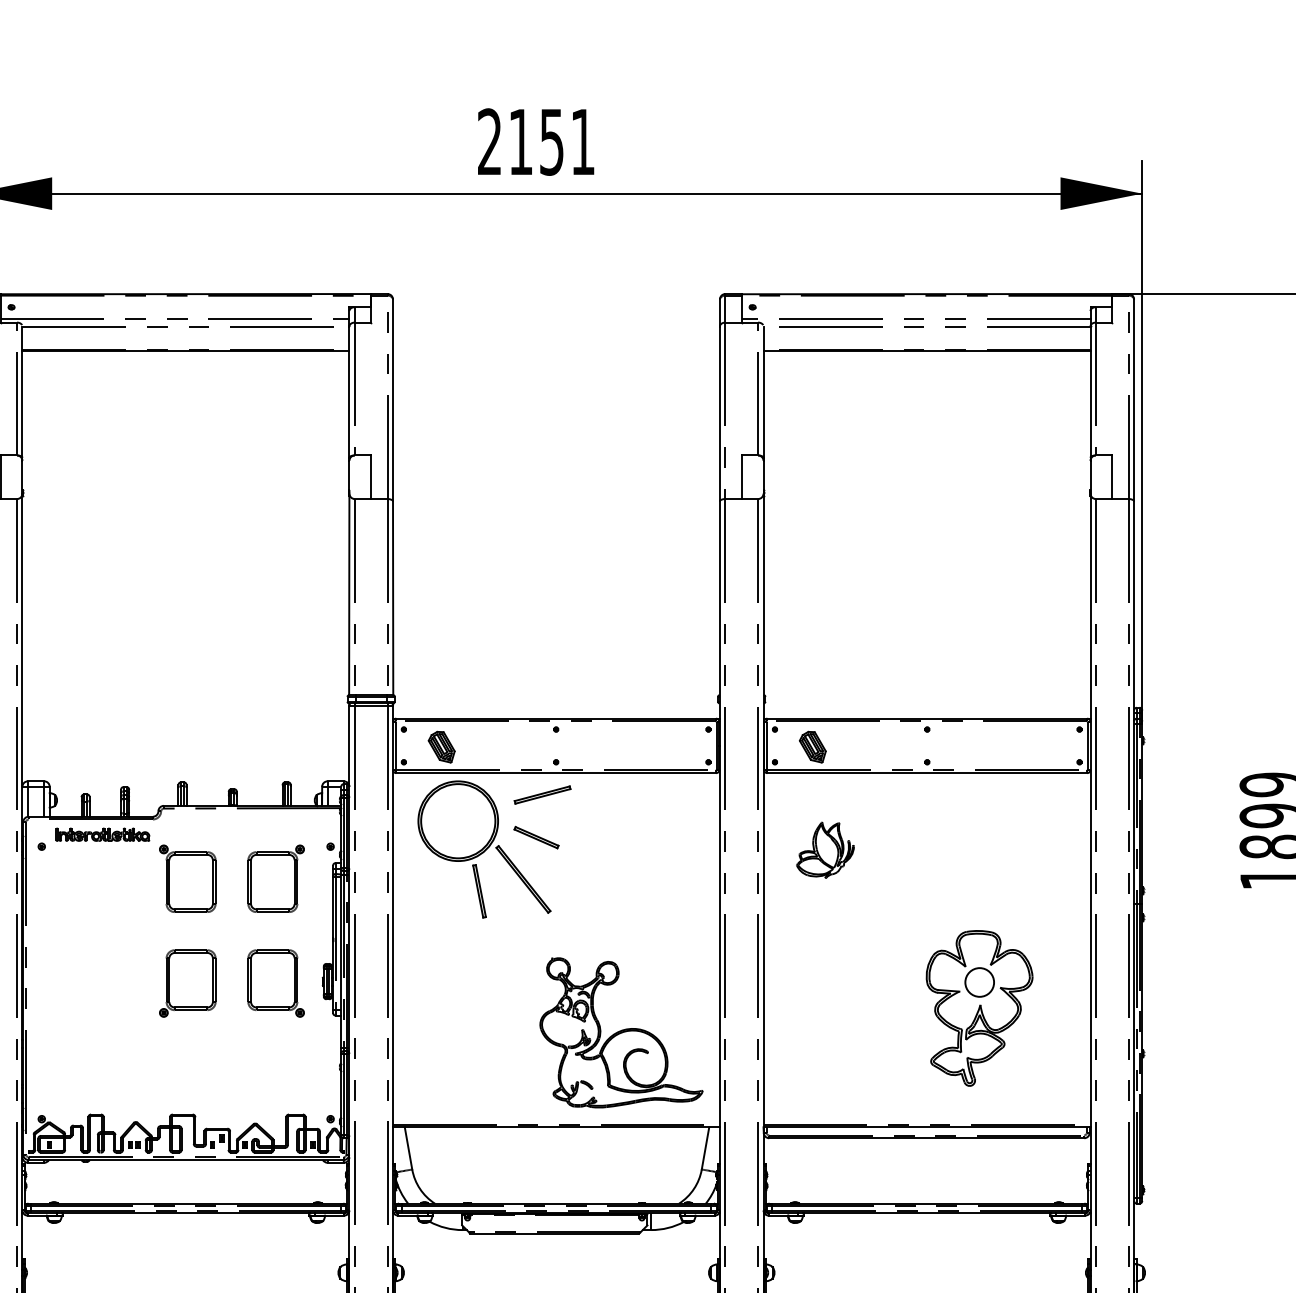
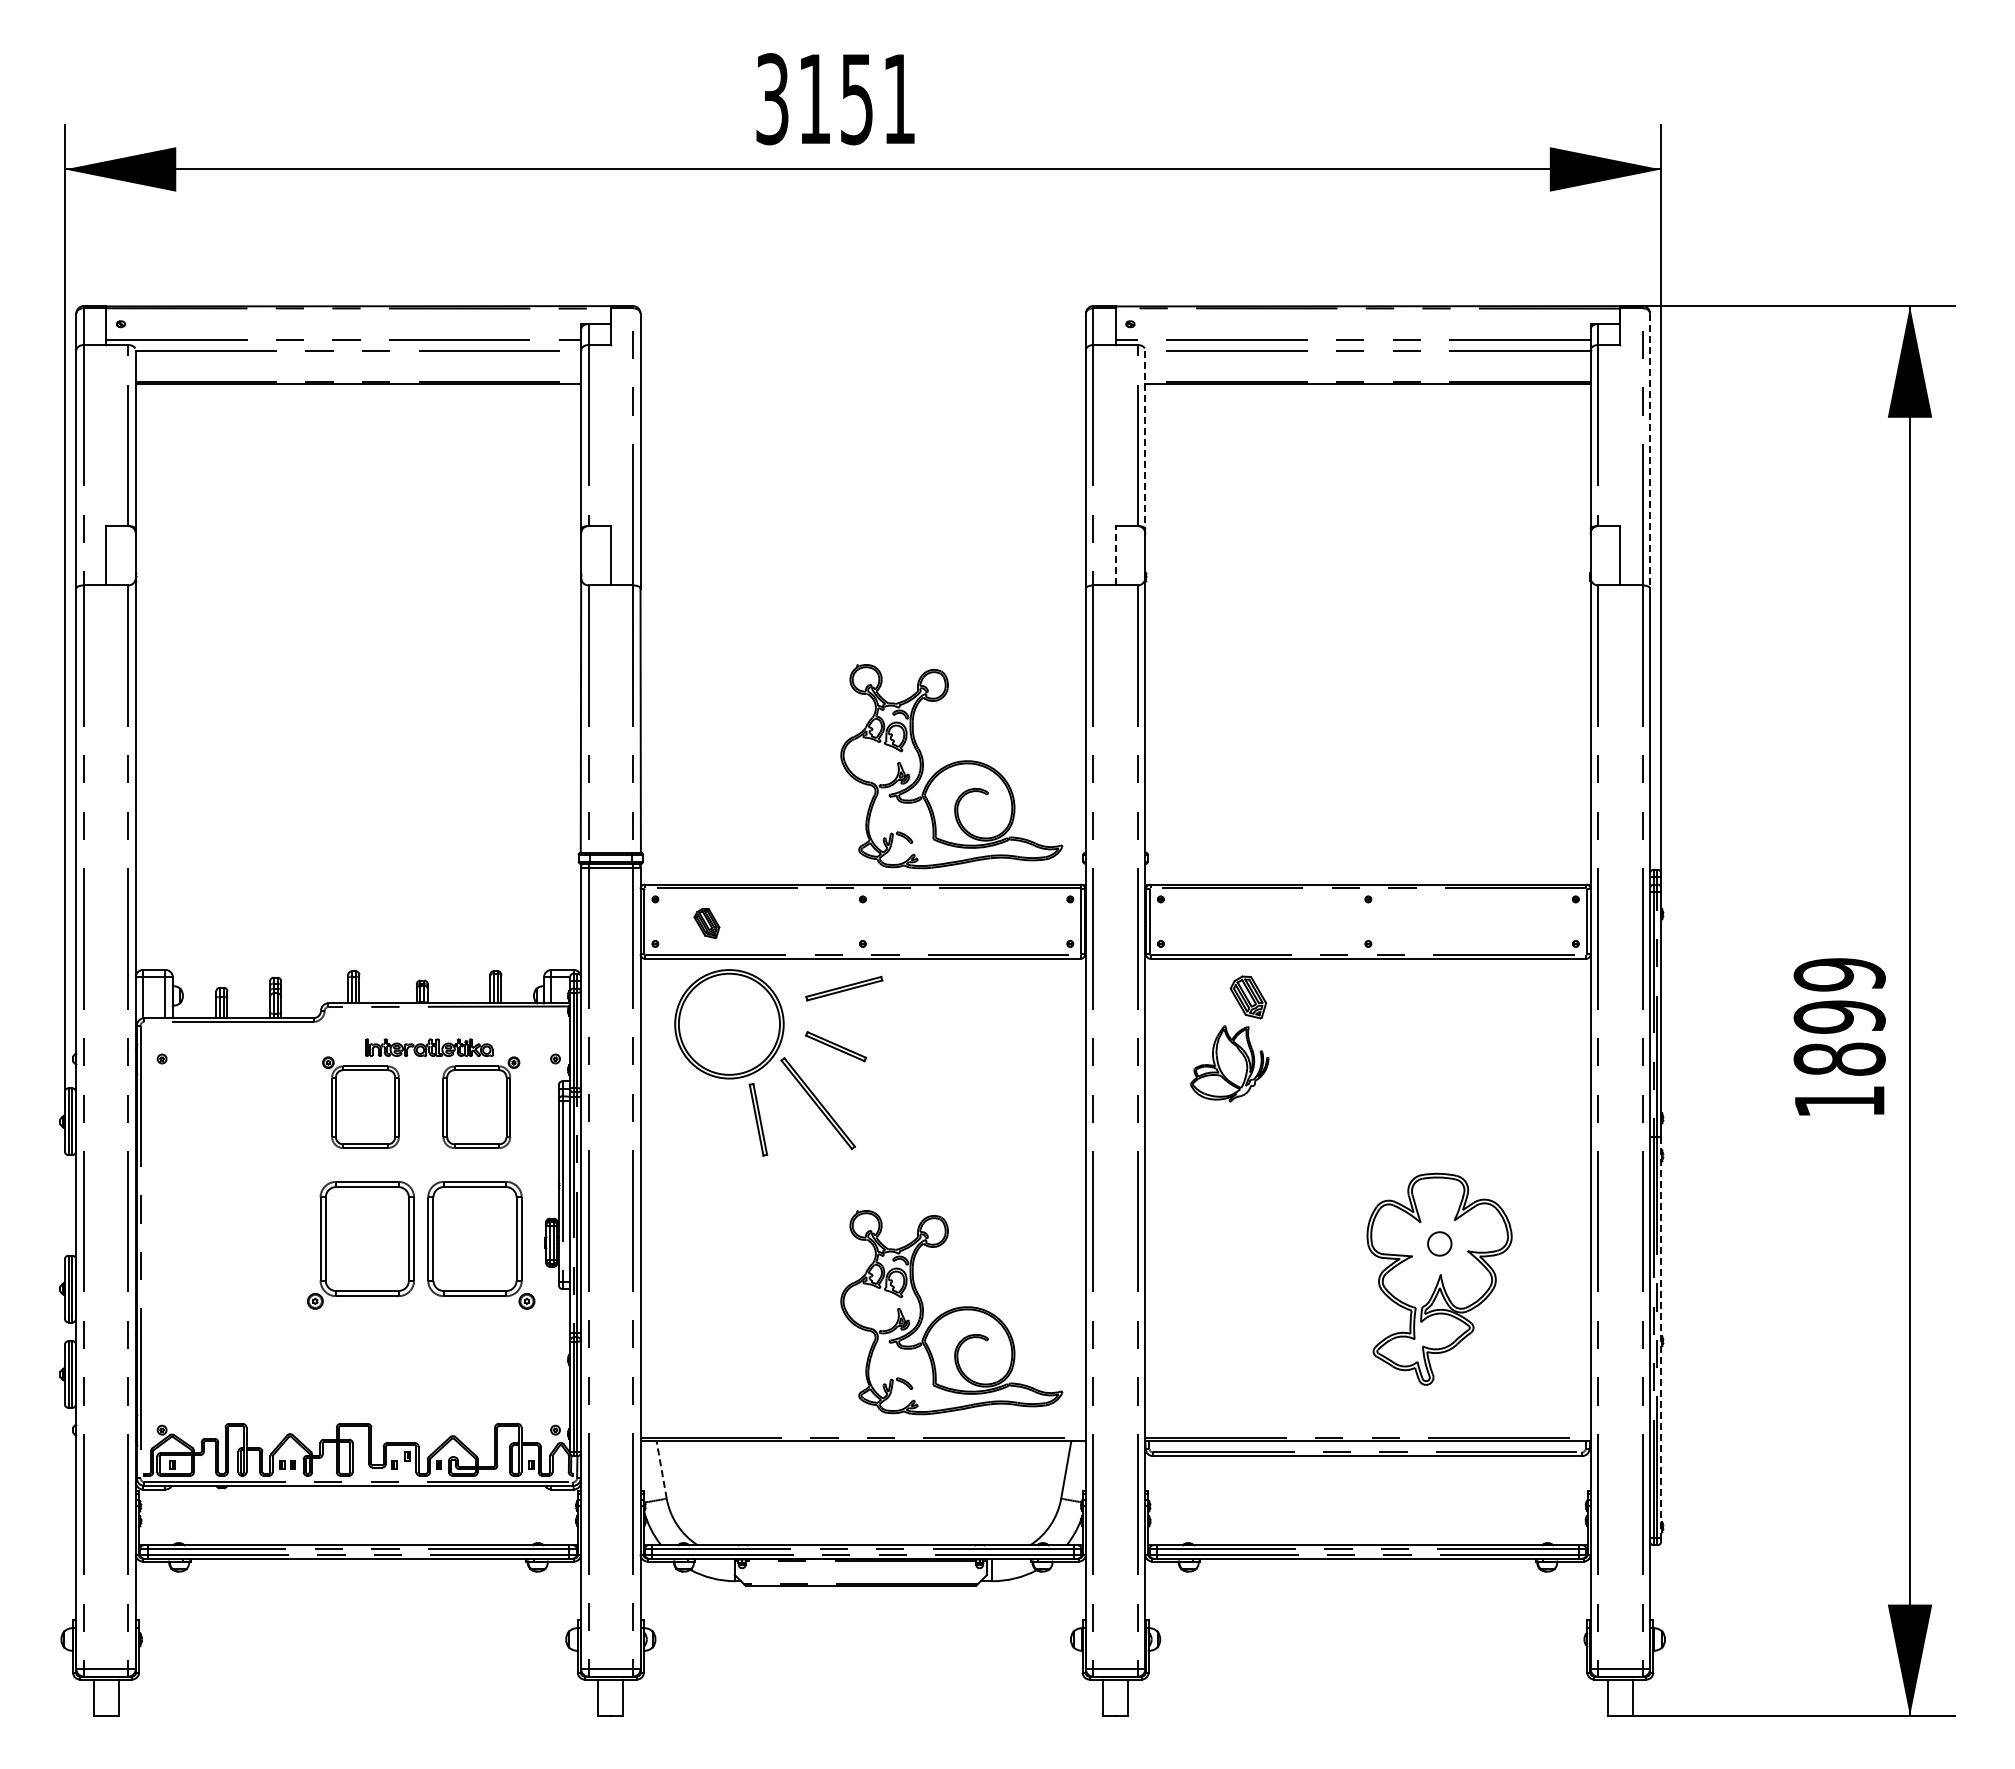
text: (489, 142) -> (772, 99), 2151 -> 3151
line: (763, 392) -> (1145, 440), solid -> dashed
line: (1134, 400) -> (1650, 451), solid -> dashed
line: (741, 477) -> (1115, 555), solid -> dashed
part: (621, 631) -> (951, 766), added
part: (441, 747) -> (706, 923), size x0.7
part: (812, 747) -> (1247, 997), moved
part: (103, 834) -> (429, 1047), moved
circle: (979, 982) -> (1439, 1243), size x0.6
part: (187, 983) -> (360, 1245), size x1.4
part: (276, 983) -> (481, 1245), size x1.4
line: (1142, 1051) -> (1661, 1337), solid -> dashed
line: (408, 1148) -> (661, 1469), solid -> dashed

